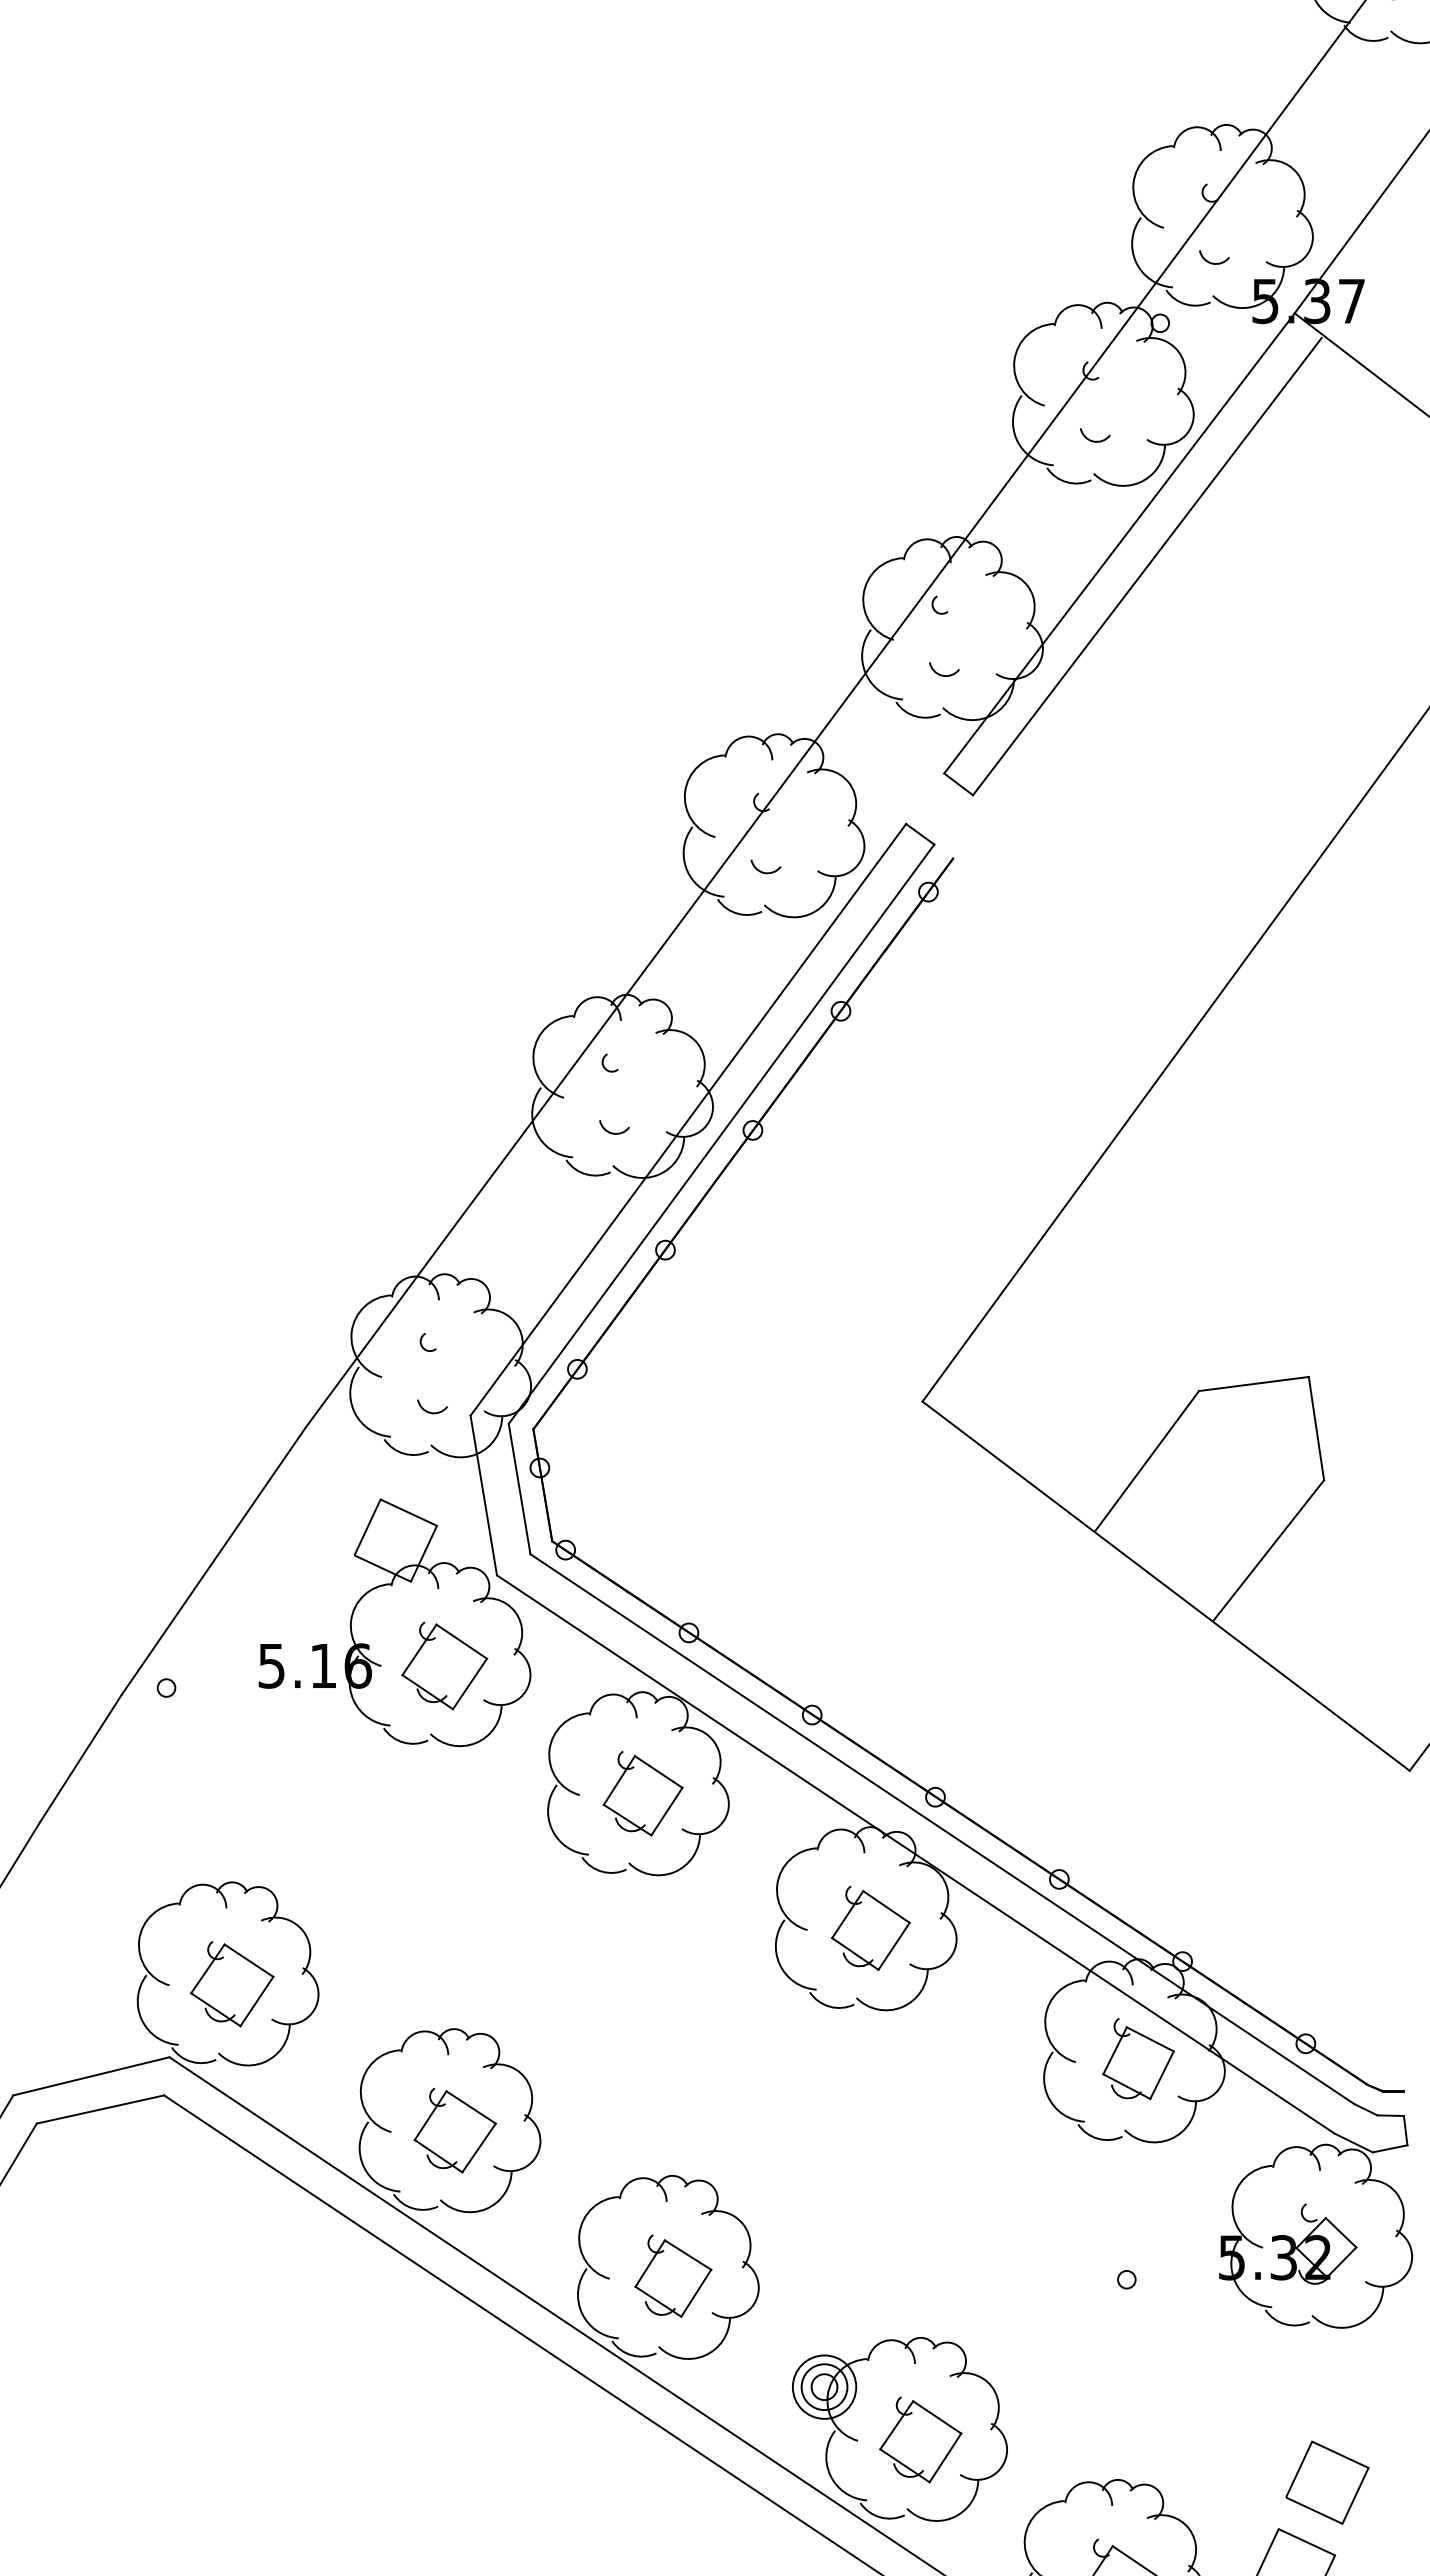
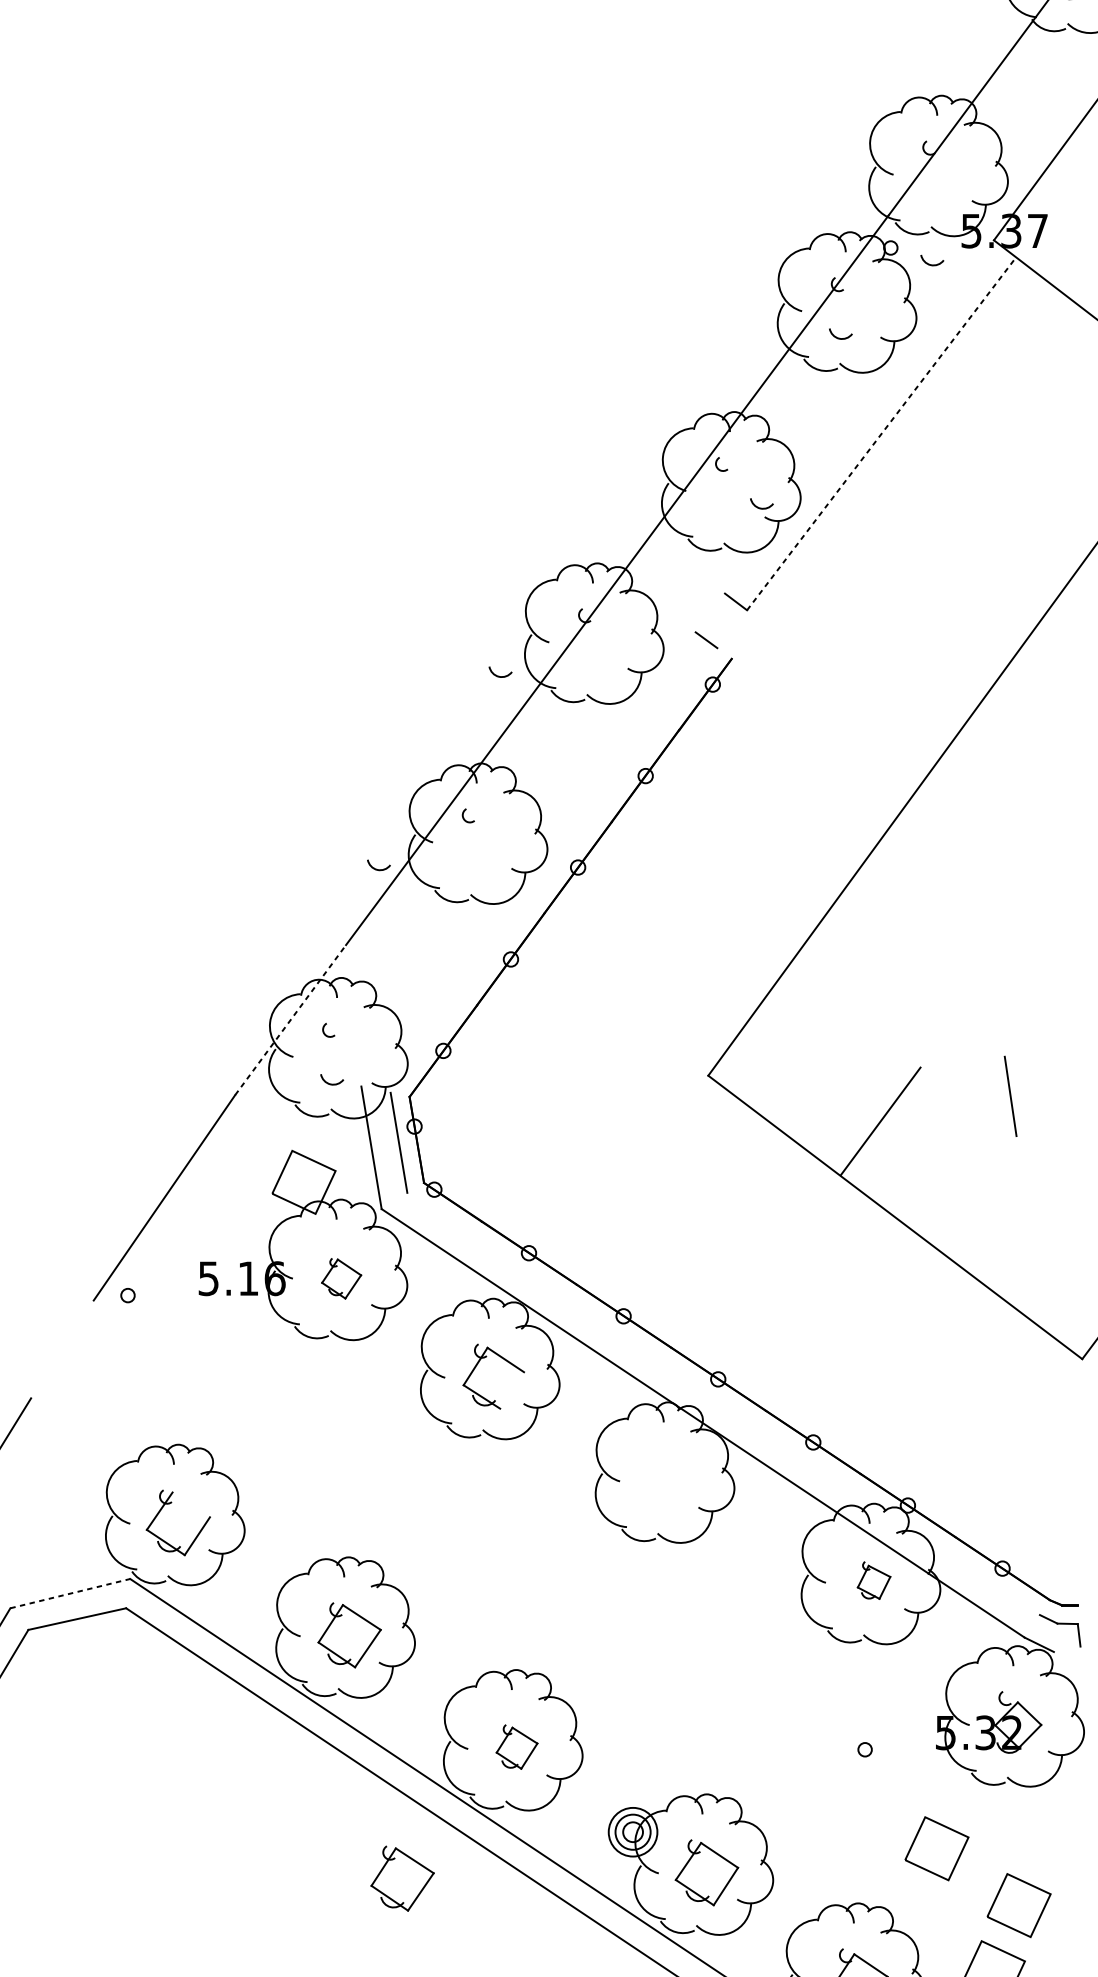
arc: (1213, 262) -> (931, 264), moved
line: (1119, 543) -> (859, 417), removed
line: (1147, 566) -> (880, 434), solid -> dashed
arc: (942, 674) -> (760, 507), moved
arc: (763, 871) -> (498, 675), moved
line: (688, 1119) -> (528, 859), removed
arc: (613, 1132) -> (378, 869), moved
line: (721, 1133) -> (553, 869), removed
line: (378, 1329) -> (290, 1020), solid -> dashed
line: (1253, 1383) -> (962, 1061), removed
line: (1268, 1550) -> (973, 1189), removed
part: (444, 1665) -> (341, 1278), size x0.6
line: (80, 1757) -> (61, 1348), removed
line: (666, 1811) -> (511, 1390), removed
line: (942, 1829) -> (723, 1404), removed
part: (870, 1927) -> (668, 1479), removed
line: (248, 1960) -> (190, 1504), removed
part: (1138, 2059) -> (874, 1580), size x0.6
line: (91, 2076) -> (70, 1593), solid -> dashed
line: (1389, 2148) -> (1066, 1649), removed
part: (673, 2275) -> (517, 1746), size x0.7
part: (1220, 2408) -> (937, 1848), added
part: (523, 2447) -> (402, 1878), added

